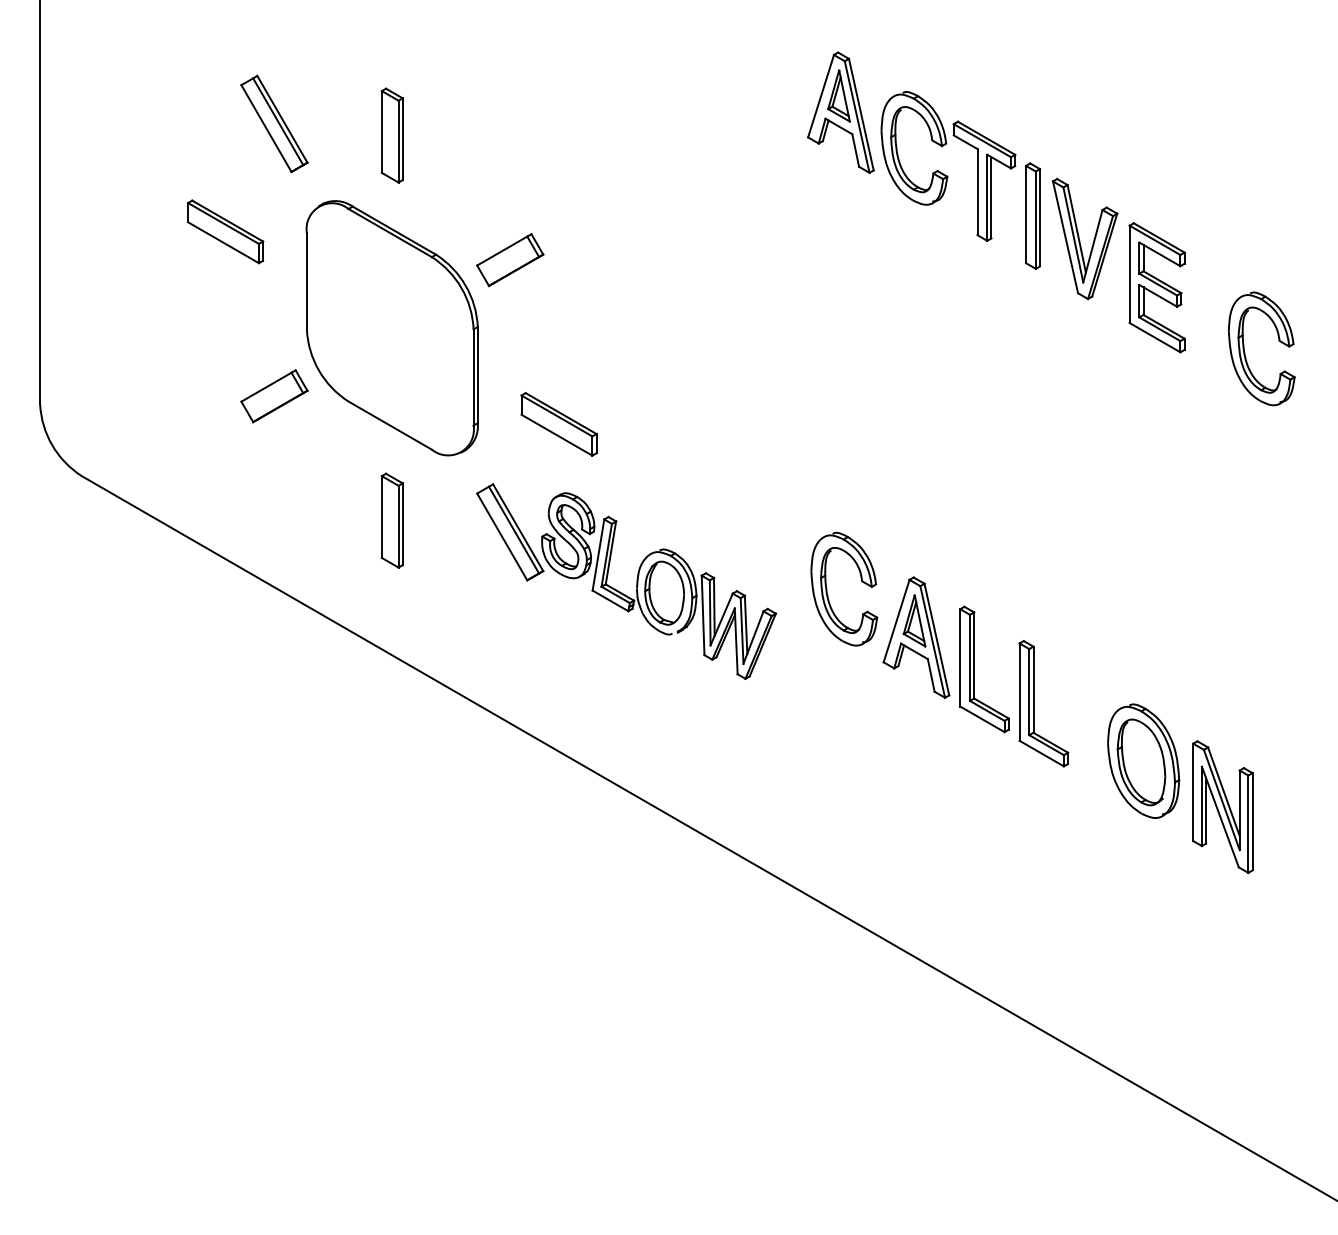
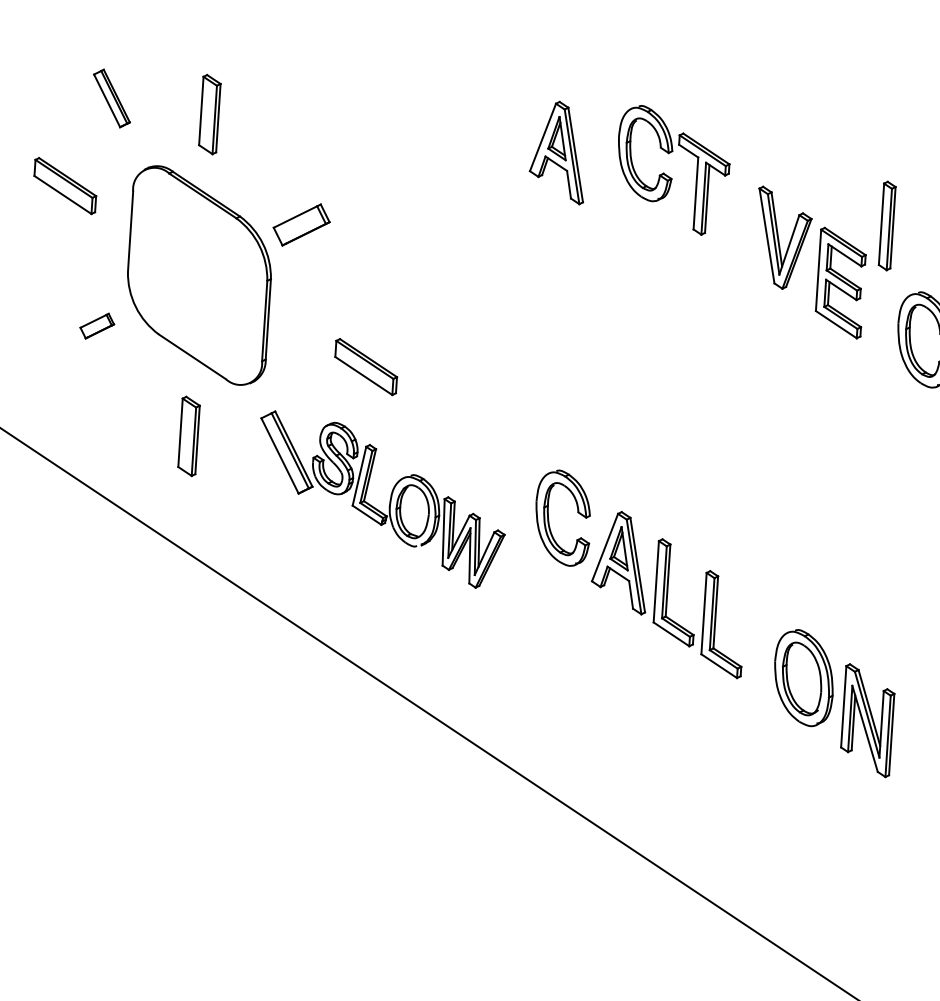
part: (840, 112) -> (558, 152), moved
part: (274, 123) -> (112, 98), size x0.7
part: (1033, 215) -> (887, 225), moved
part: (274, 396) -> (97, 326), size x0.6
part: (558, 424) -> (365, 367), moved

